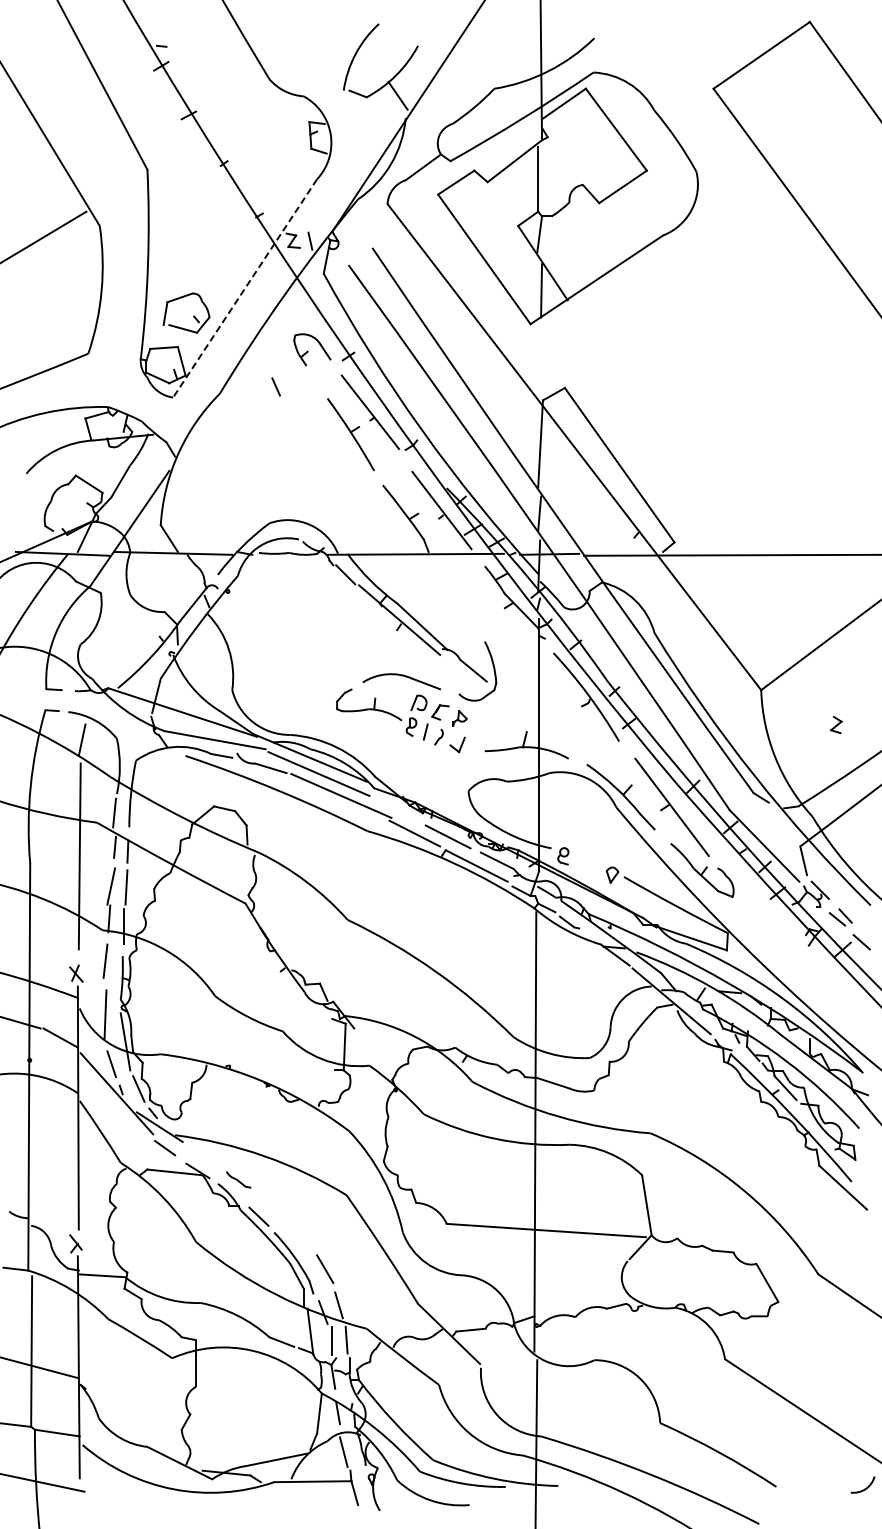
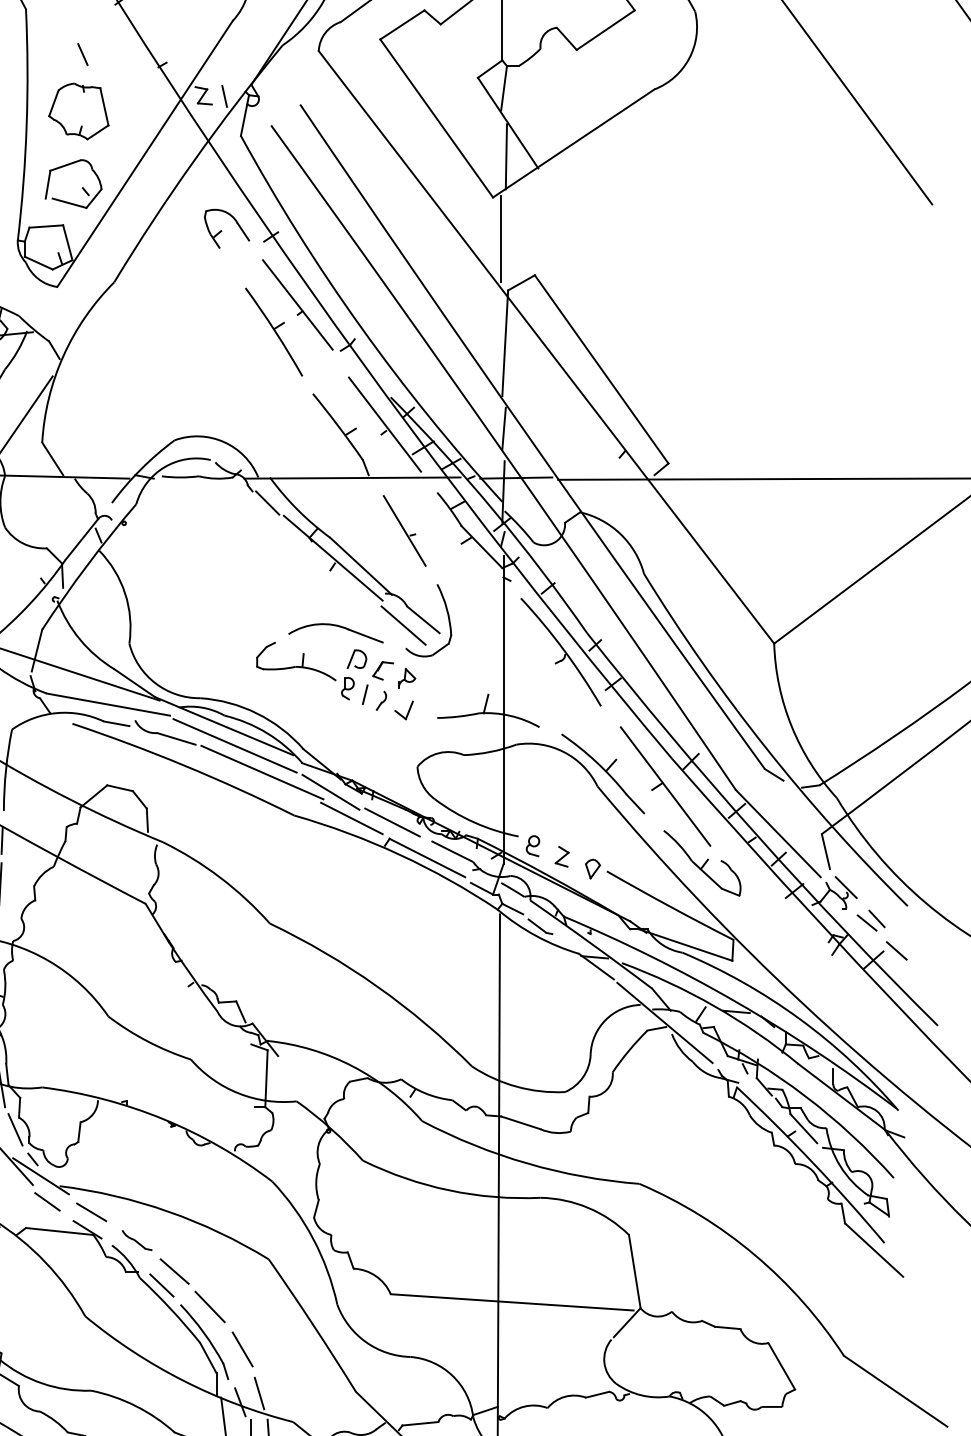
part: (190, 253) -> (78, 111), added
line: (245, 288) -> (145, 154), dashed -> solid
line: (537, 358) -> (501, 239), added
line: (275, 386) -> (82, 54), moved
part: (458, 597) -> (405, 530), added
line: (457, 675) -> (403, 625), added
part: (836, 724) -> (562, 856), moved
line: (397, 811) -> (330, 791), added
line: (201, 1156) -> (91, 1212), added
line: (269, 1205) -> (174, 1271), added
line: (298, 1233) -> (210, 1305), added

